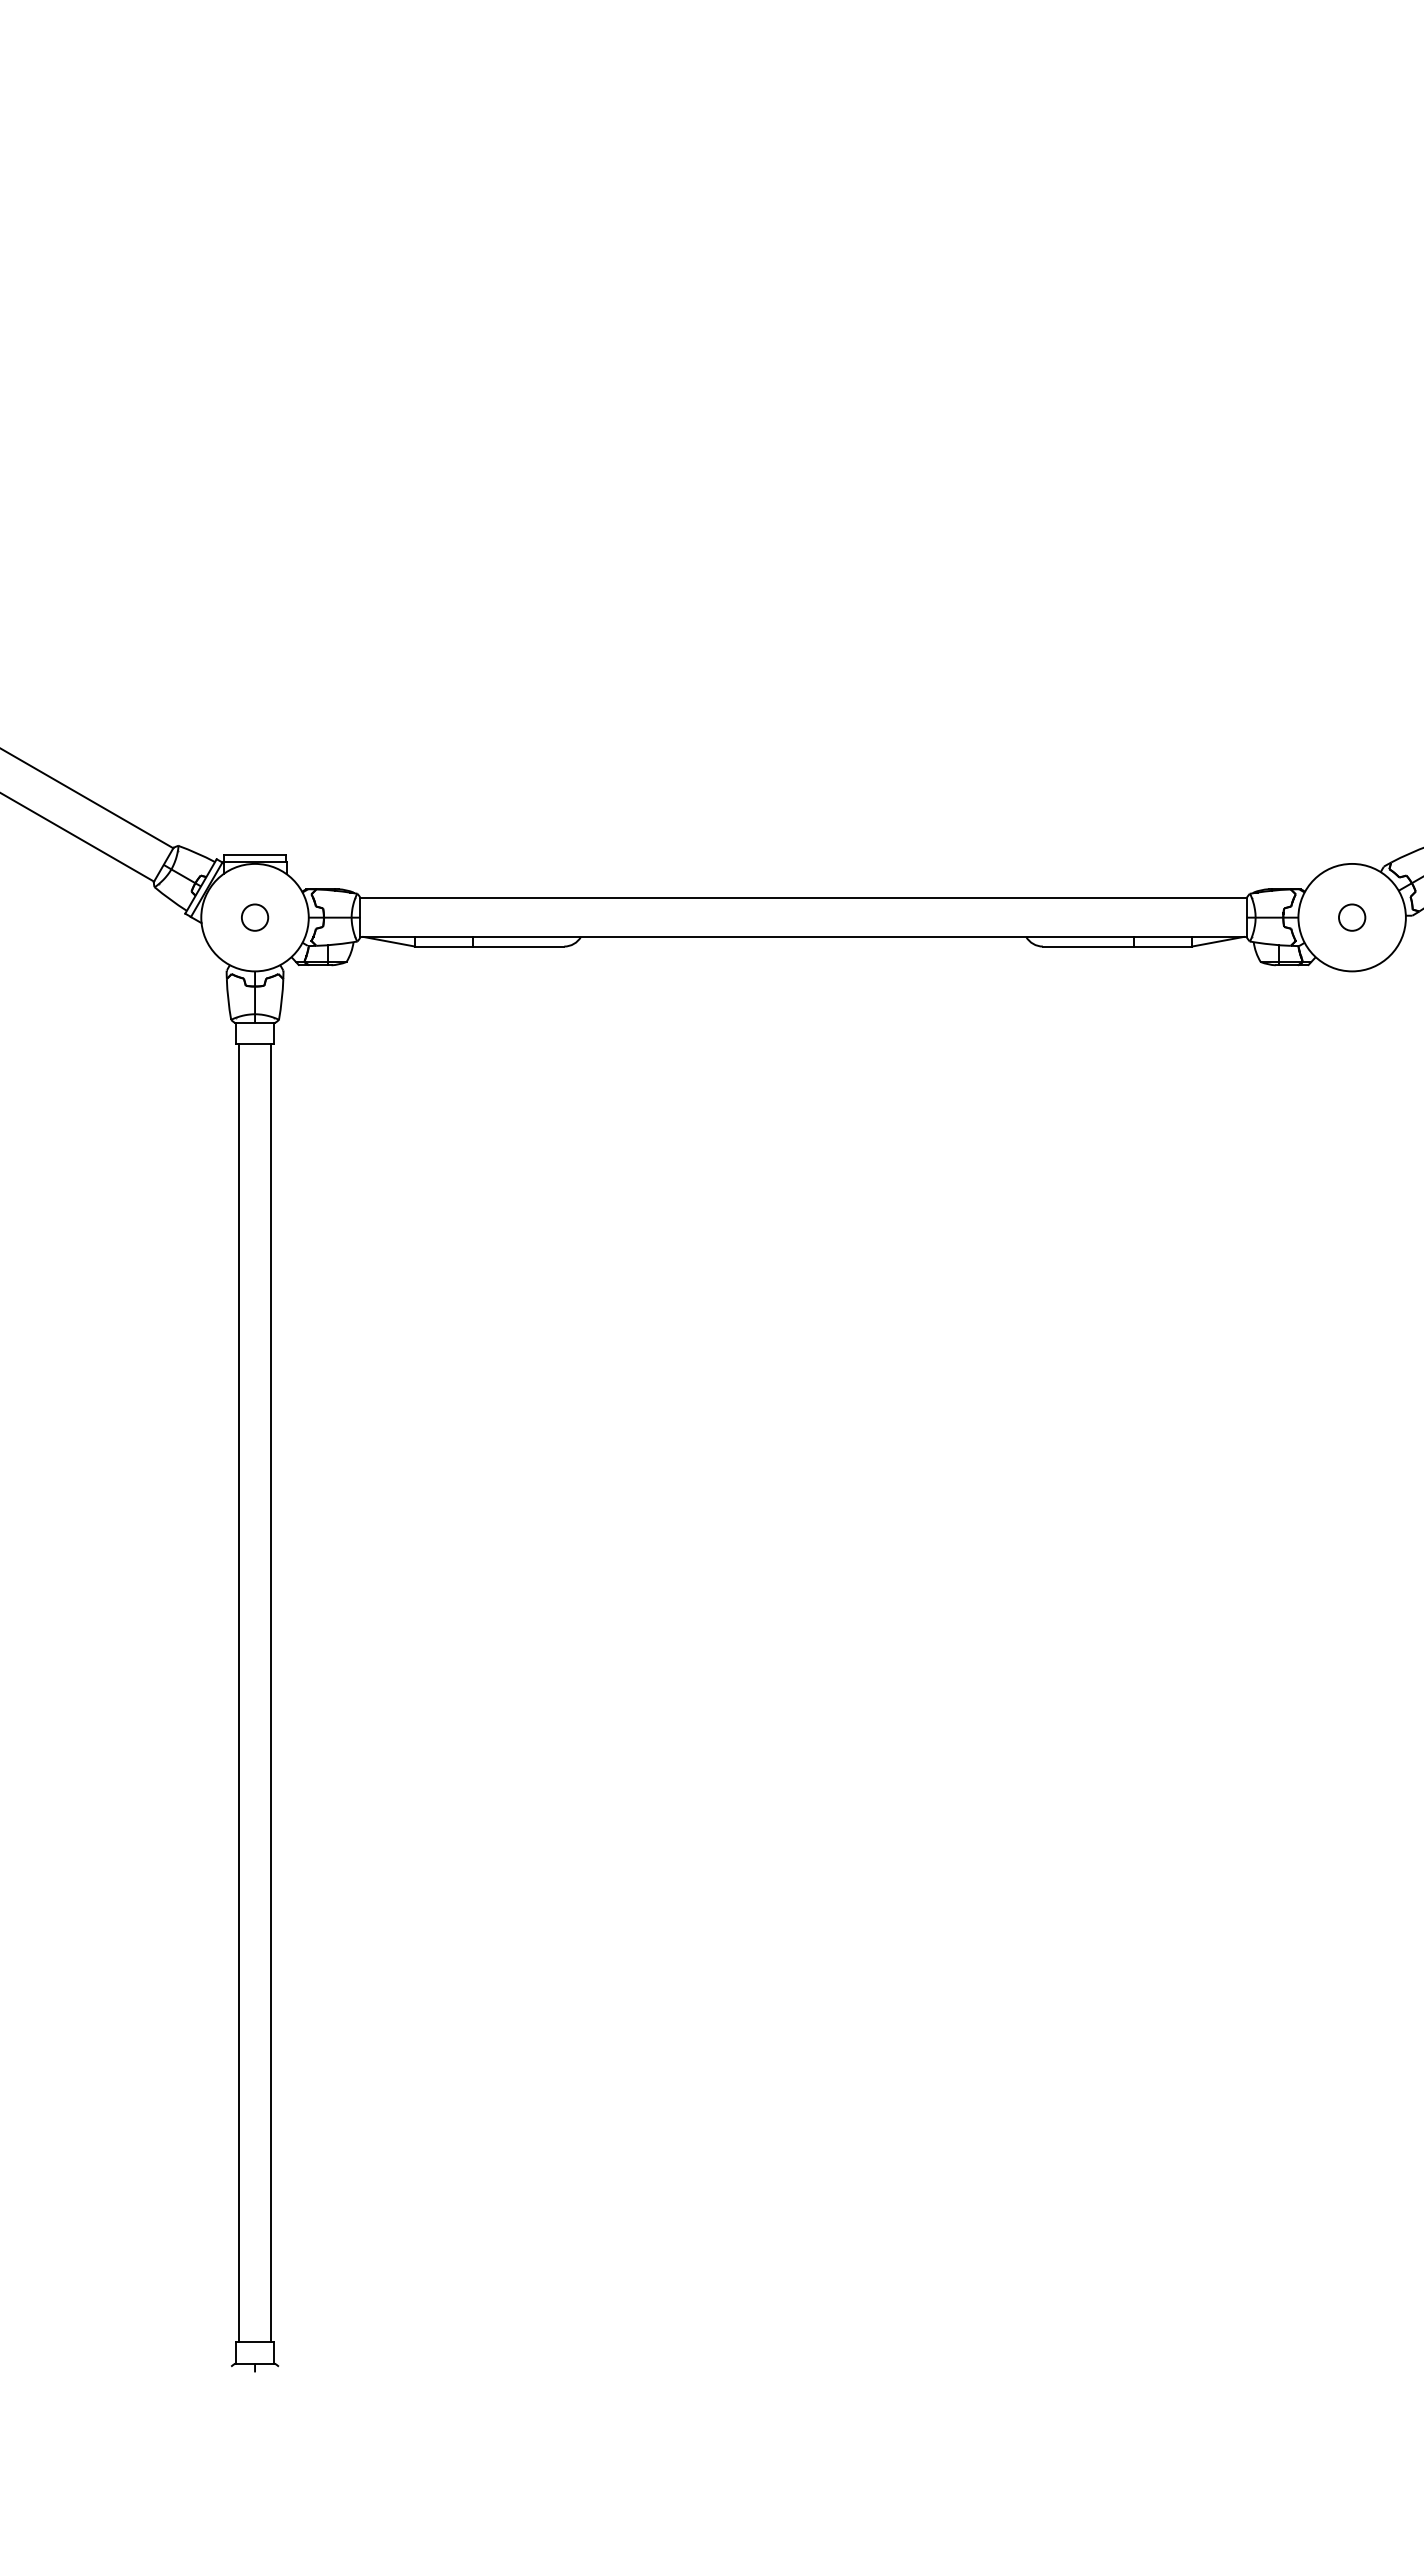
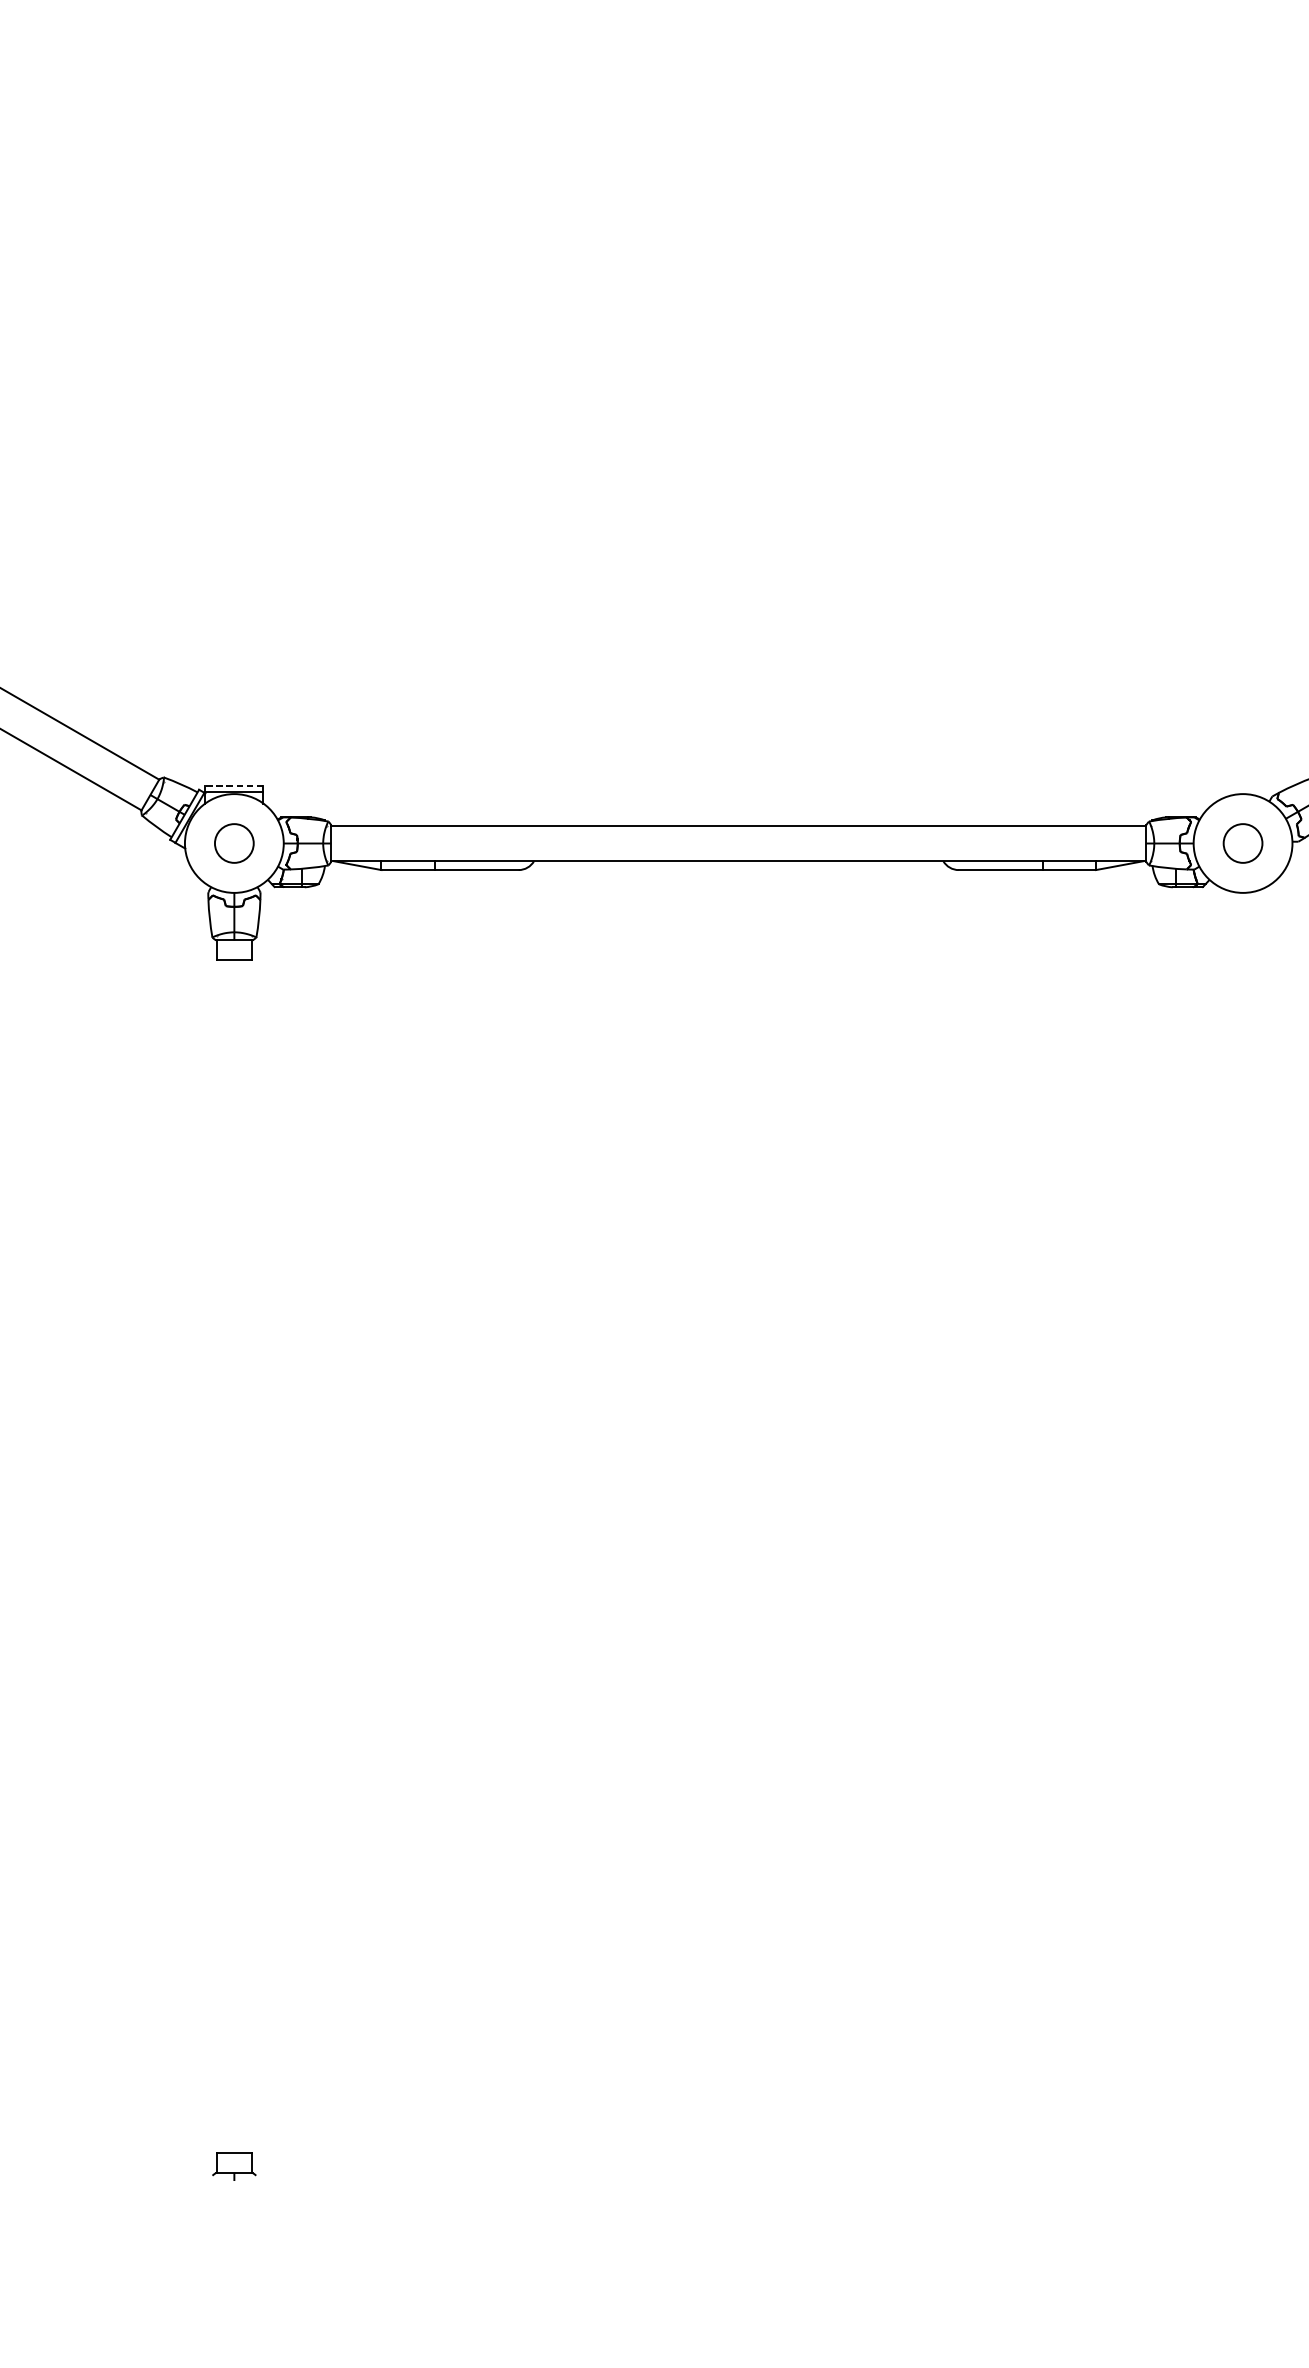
line: (254, 855) -> (233, 786), solid -> dashed
circle: (254, 917) -> (233, 843), size x1.6
circle: (1351, 917) -> (1242, 843), size x1.6
line: (238, 1693) -> (219, 1556), removed
line: (271, 1693) -> (249, 1556), removed

